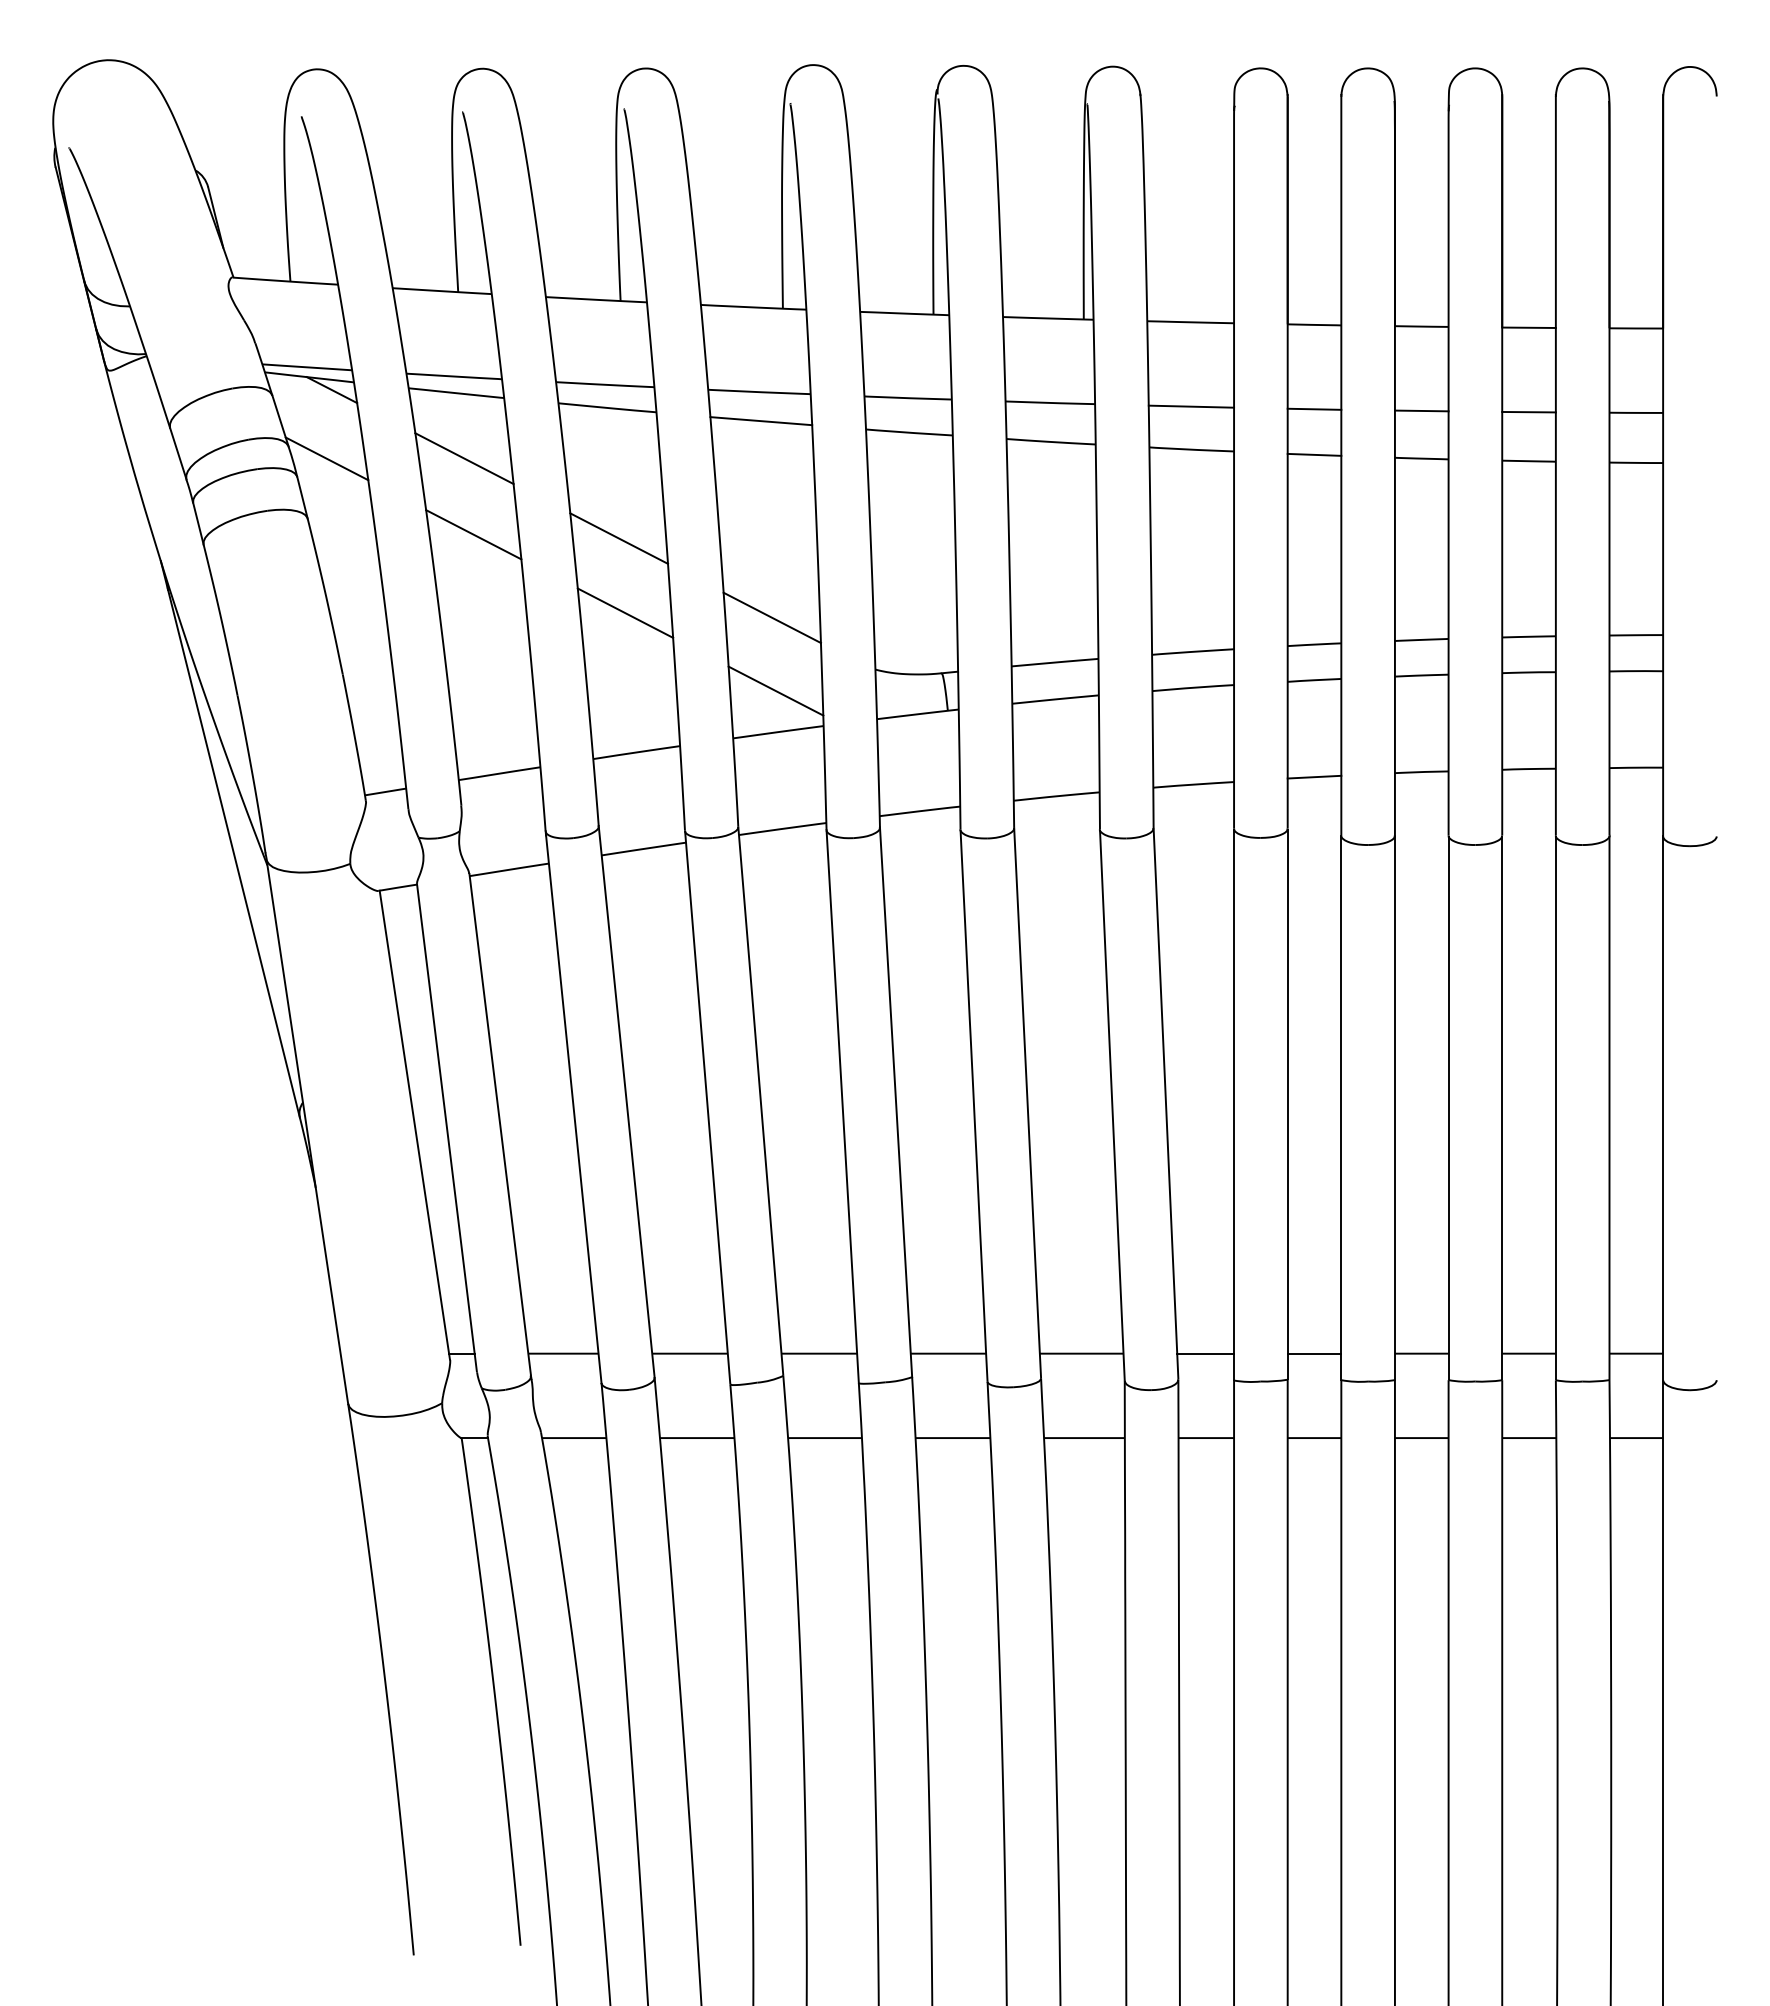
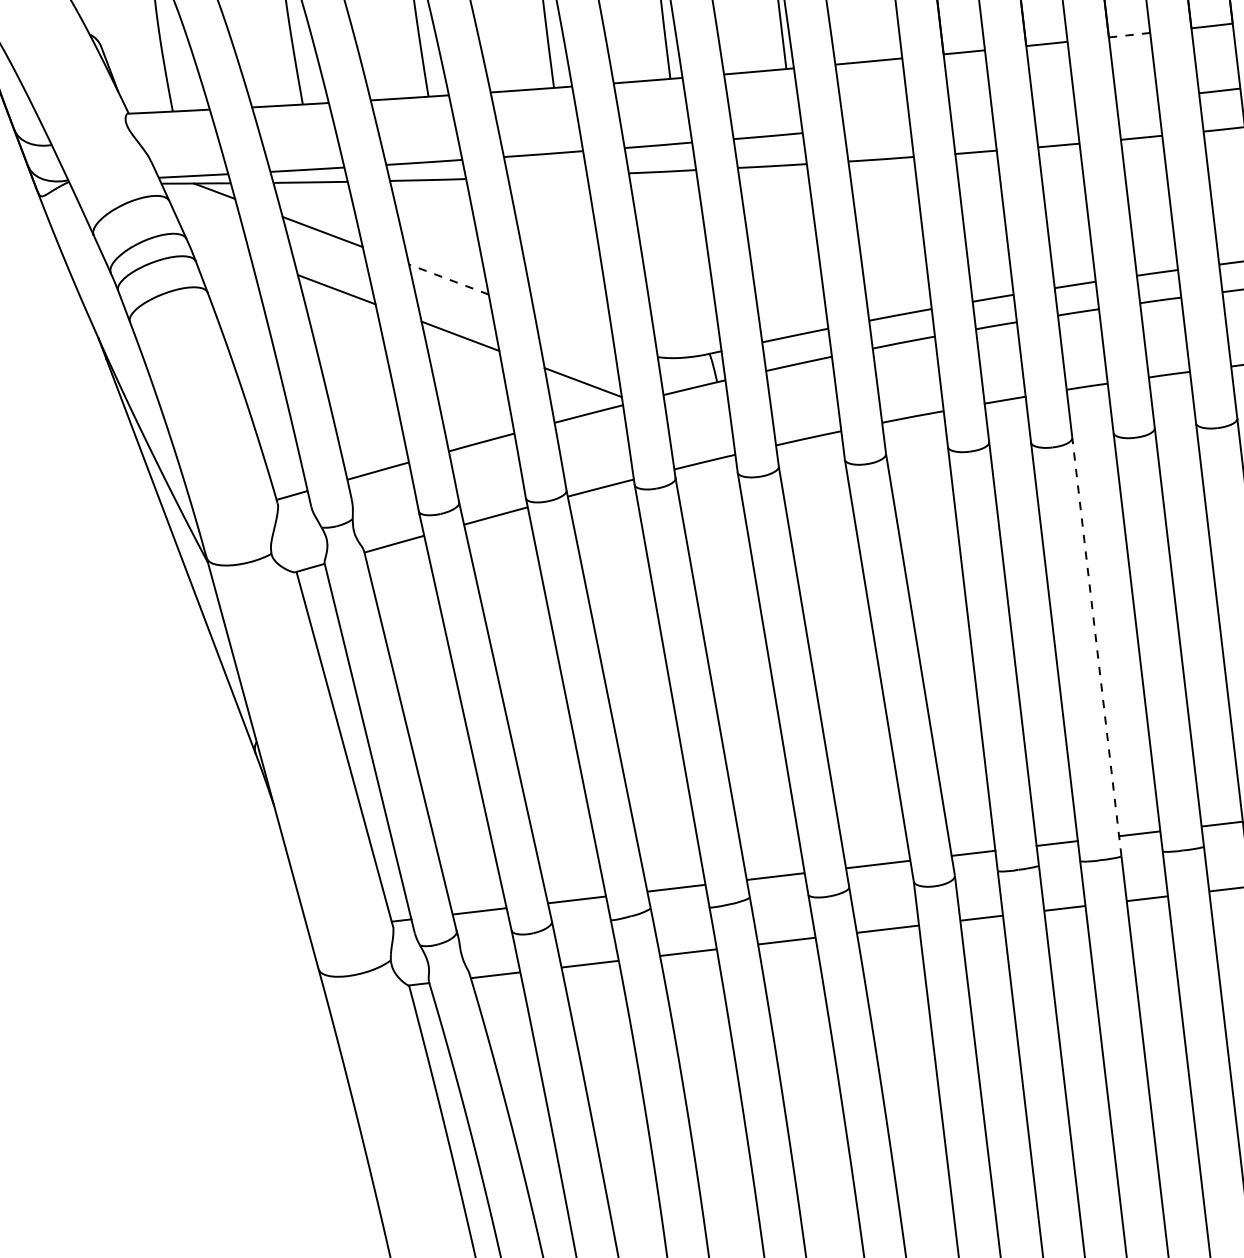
line: (1529, 327) -> (1129, 34), solid -> dashed
line: (1191, 406) -> (877, 126), removed
line: (1314, 408) -> (971, 116), removed
line: (1421, 410) -> (1054, 108), removed
line: (1528, 411) -> (1136, 99), removed
line: (761, 421) -> (547, 176), removed
line: (326, 458) -> (216, 244), removed
line: (618, 538) -> (448, 279), solid -> dashed
line: (771, 617) -> (573, 326), removed
line: (1394, 1107) -> (1096, 646), solid -> dashed

